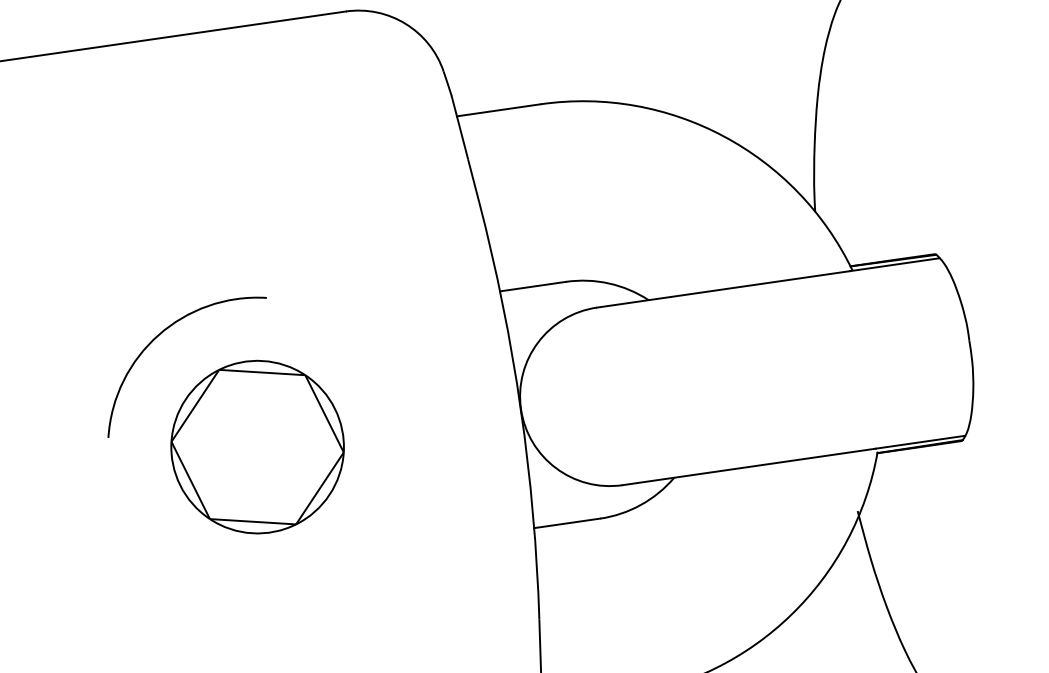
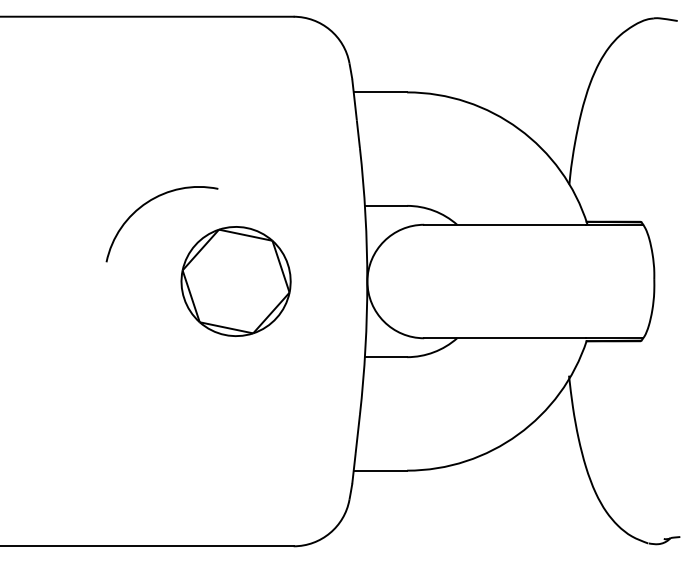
part: (256, 447) -> (235, 281), moved

